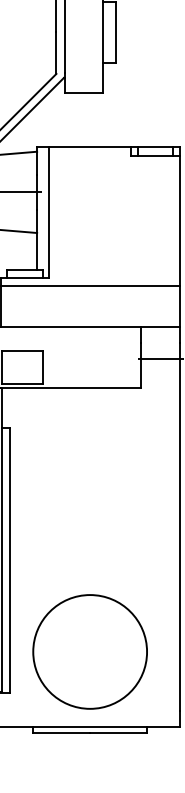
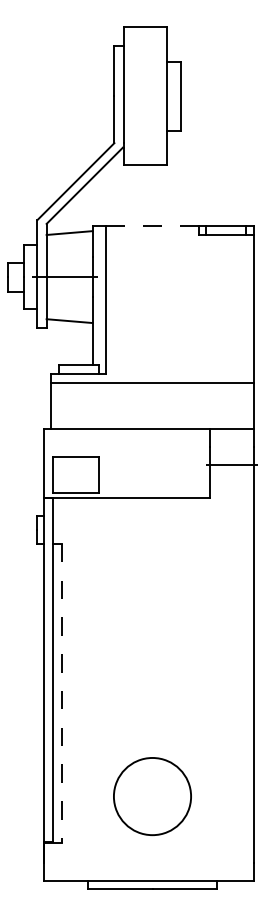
line: (91, 147) -> (153, 226), solid -> dashed
line: (10, 560) -> (62, 693), solid -> dashed
circle: (90, 651) -> (152, 796), size x0.6

